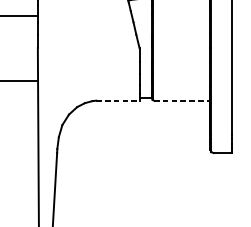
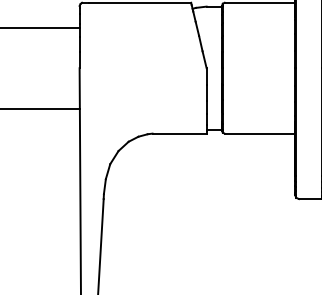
line: (118, 100) -> (180, 133), dashed -> solid
line: (182, 100) -> (260, 133), dashed -> solid

